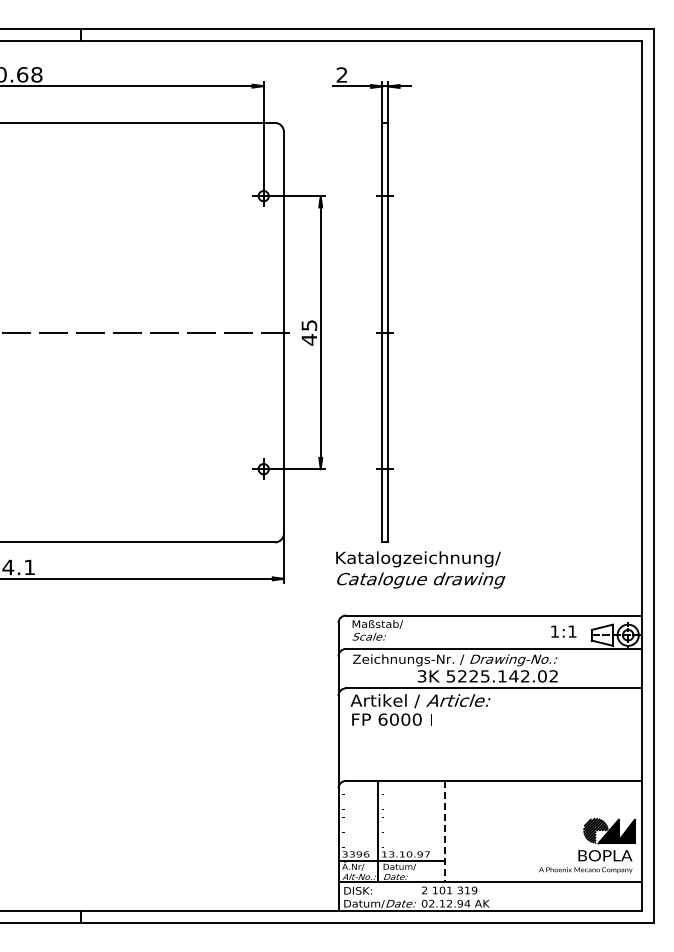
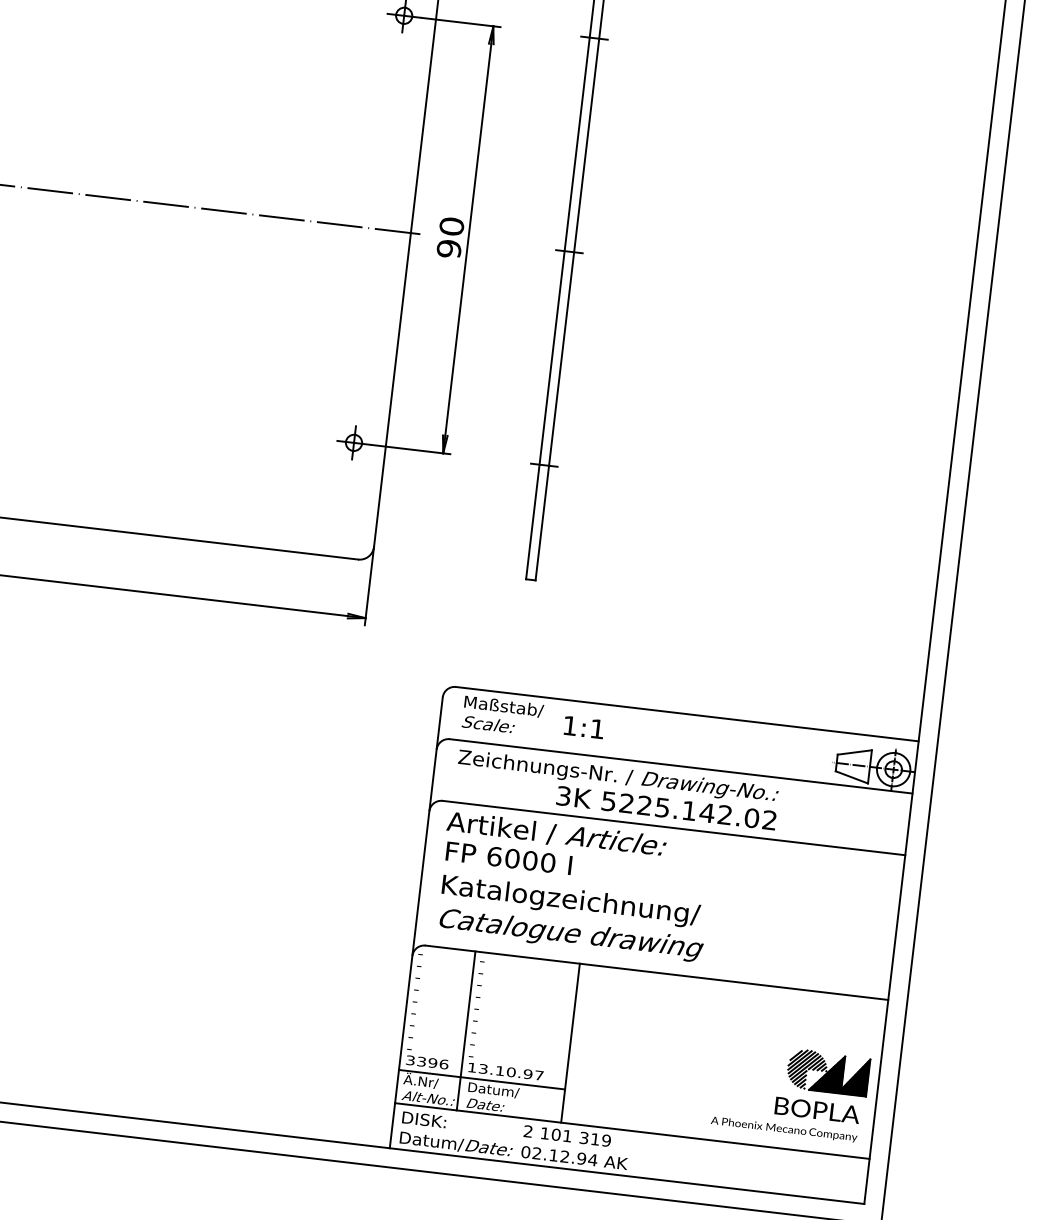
text: (309, 332) -> (450, 237), 45 -> 90
text: (420, 569) -> (572, 917), moved
text: (563, 631) -> (583, 727), moved
line: (444, 831) -> (570, 1042), dashed -> solid

